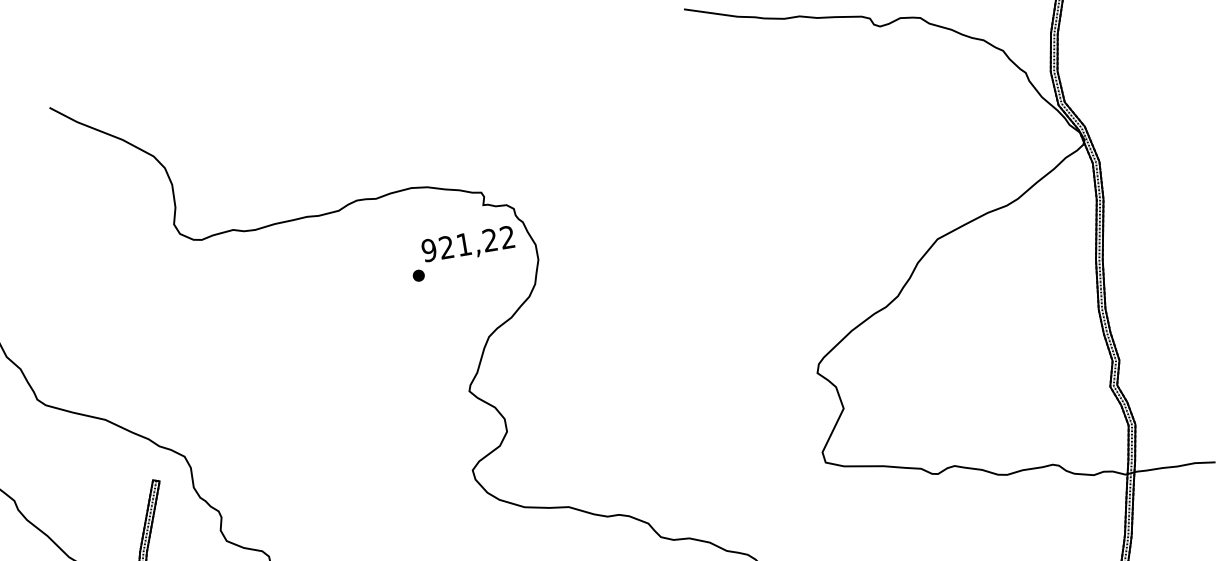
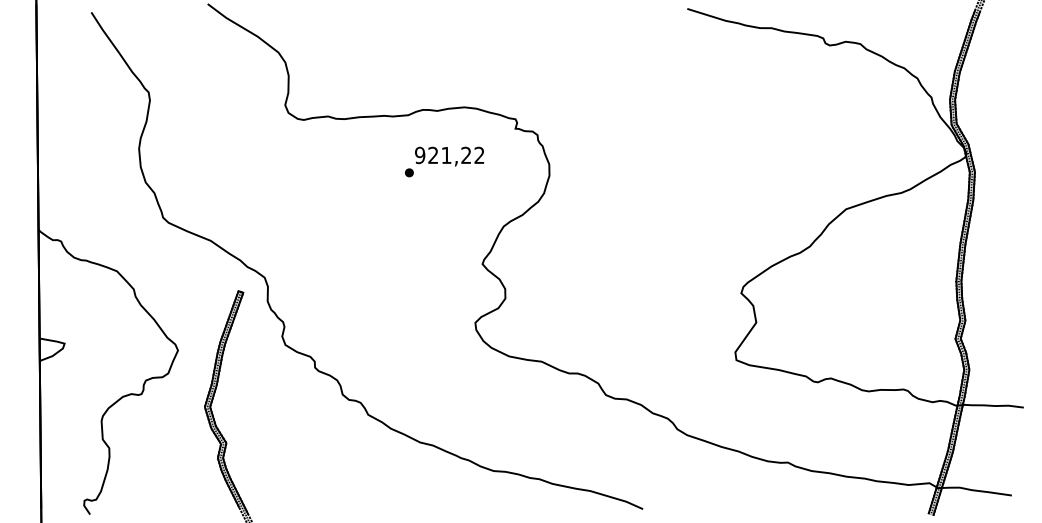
text: (462, 253) -> (444, 161), moved

